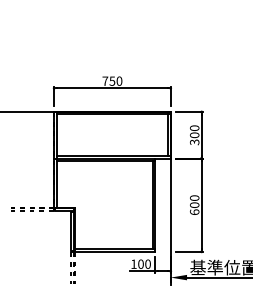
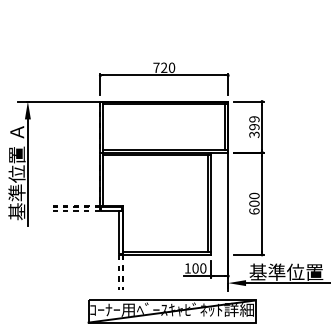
text: (112, 80) -> (164, 67), 750 -> 720
text: (194, 132) -> (254, 123), 300 -> 399

